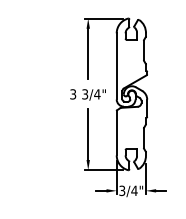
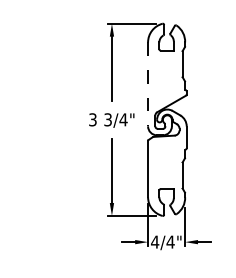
line: (117, 66) -> (148, 84), solid -> dashed
text: (122, 190) -> (155, 241), 3/4" -> 4/4"

